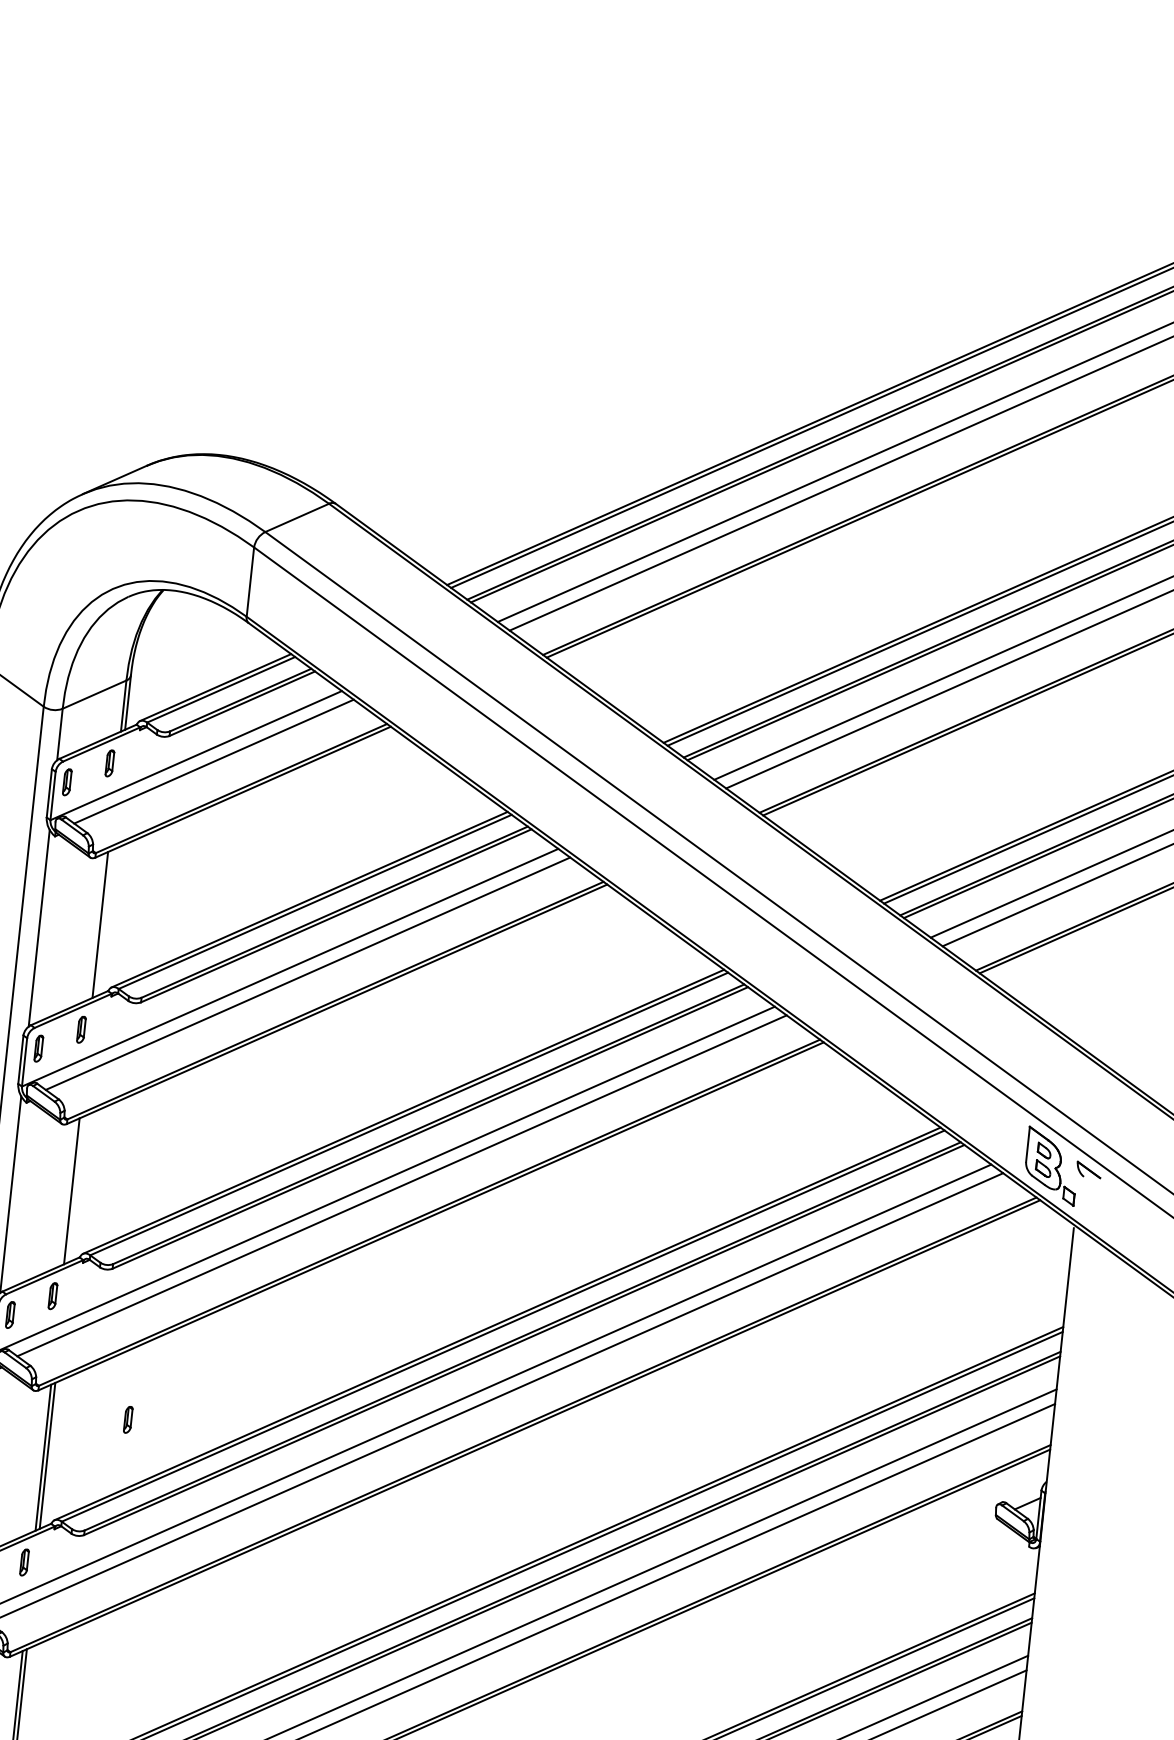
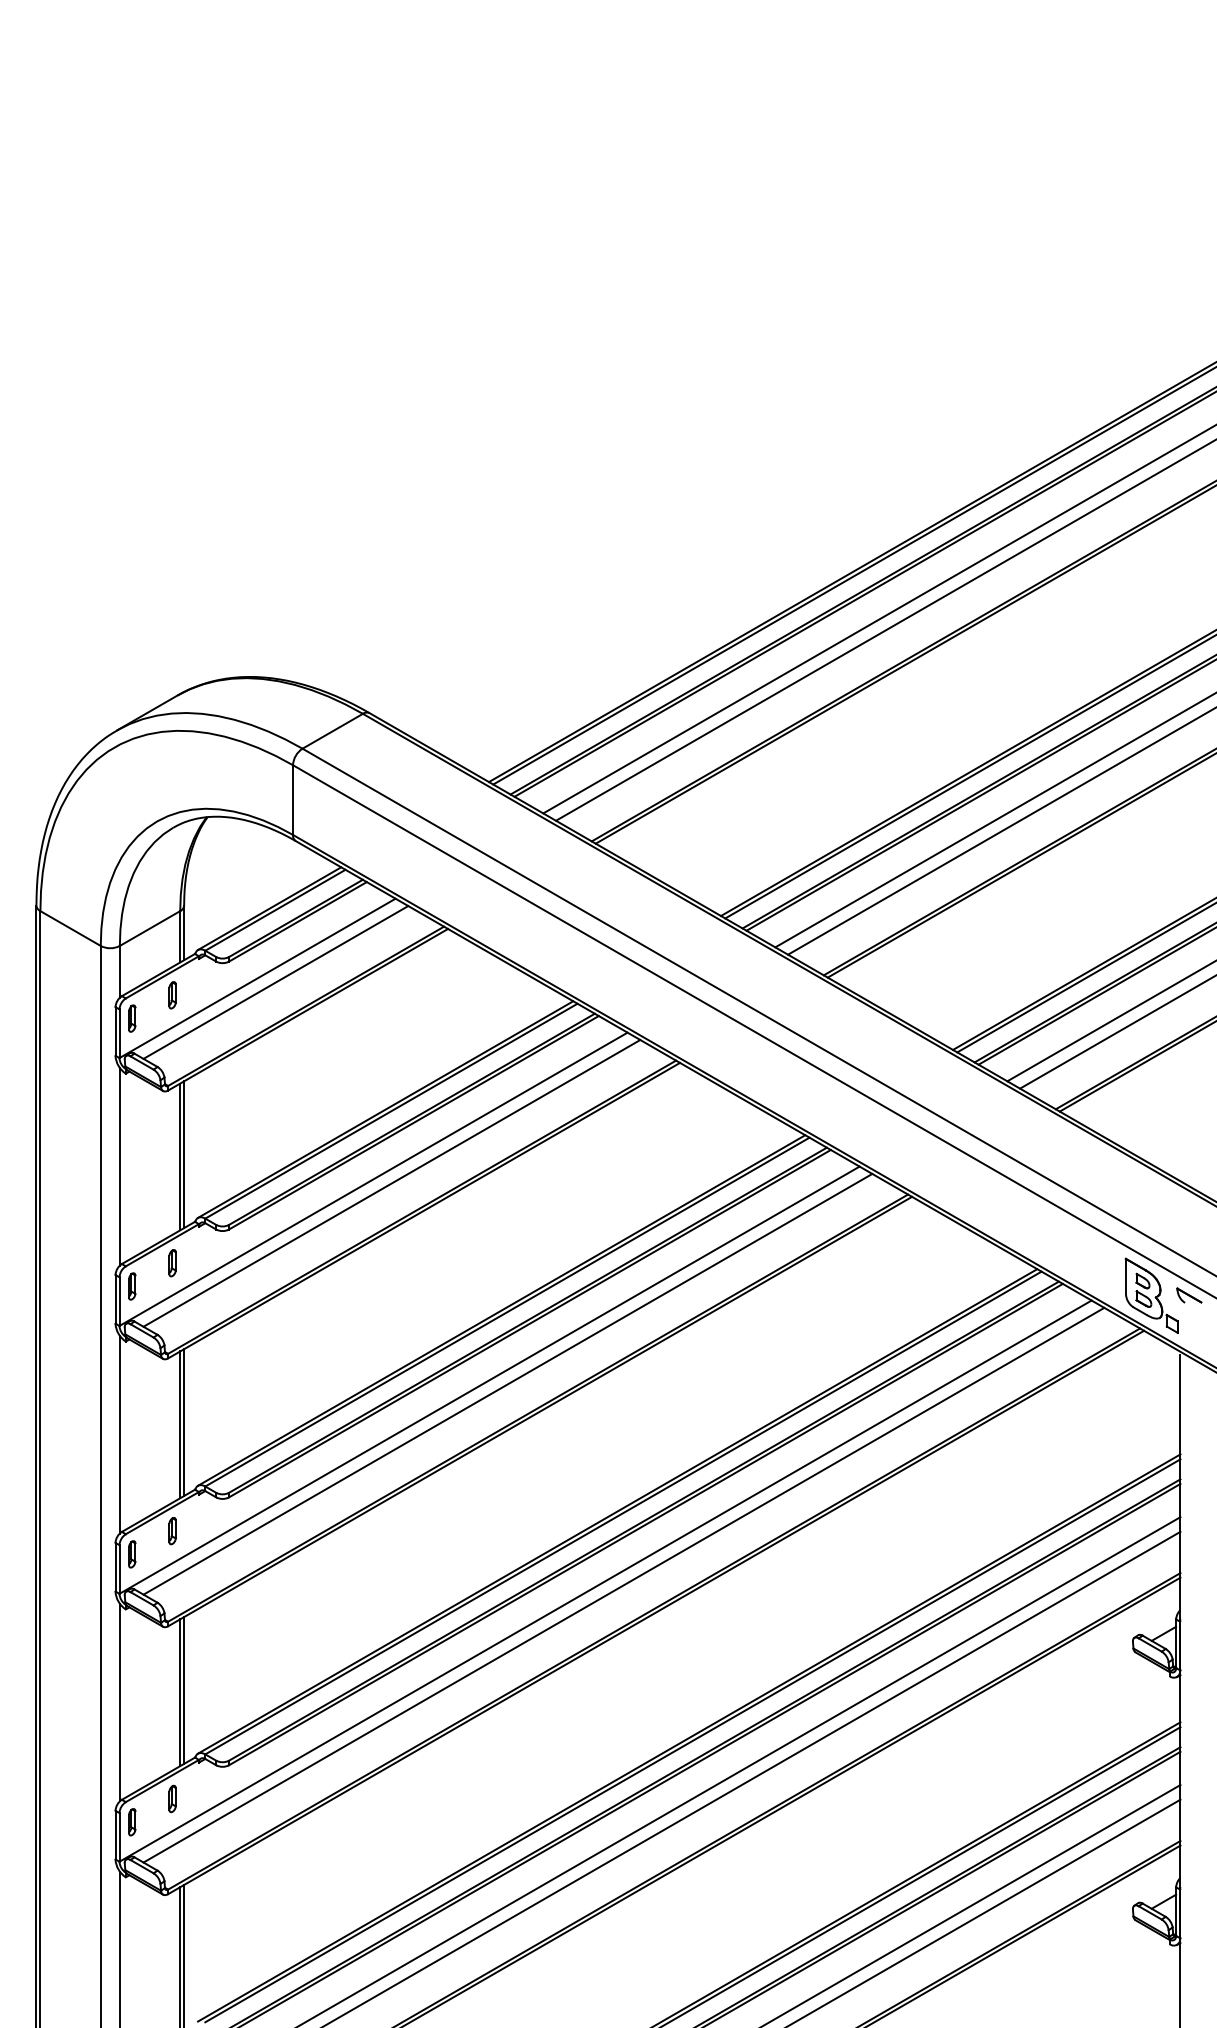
line: (104, 922) -> (184, 1154), added
line: (76, 1189) -> (184, 1422), added
part: (128, 1420) -> (260, 1646), removed

